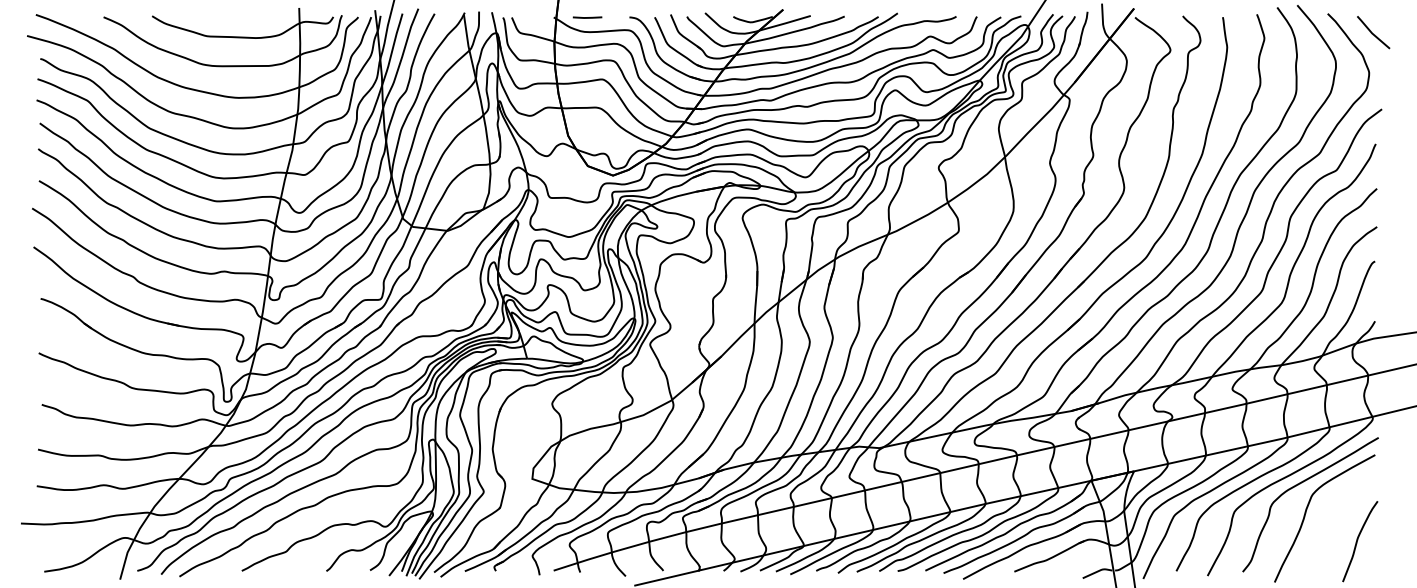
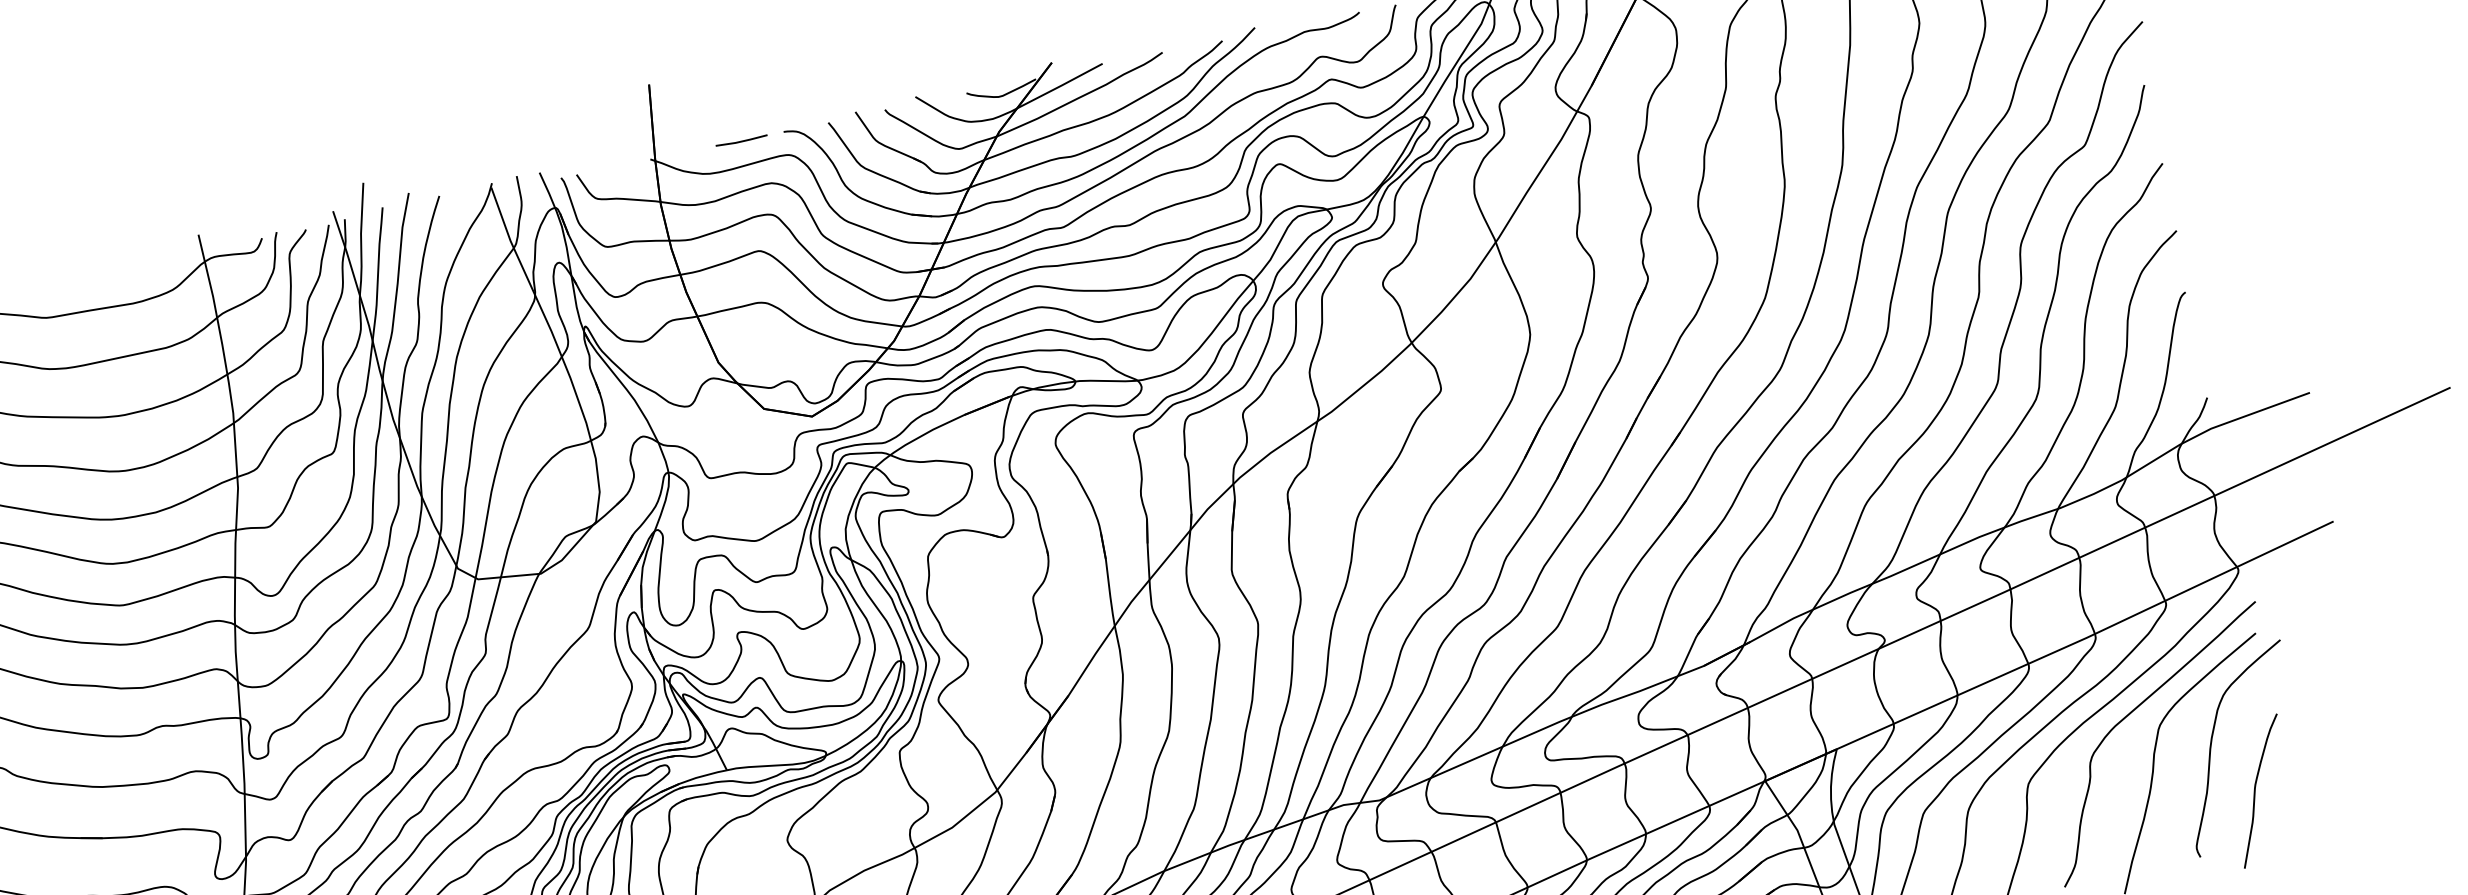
line: (587, 17) -> (741, 140), moved
curve: (1340, 508) -> (2213, 739), added

